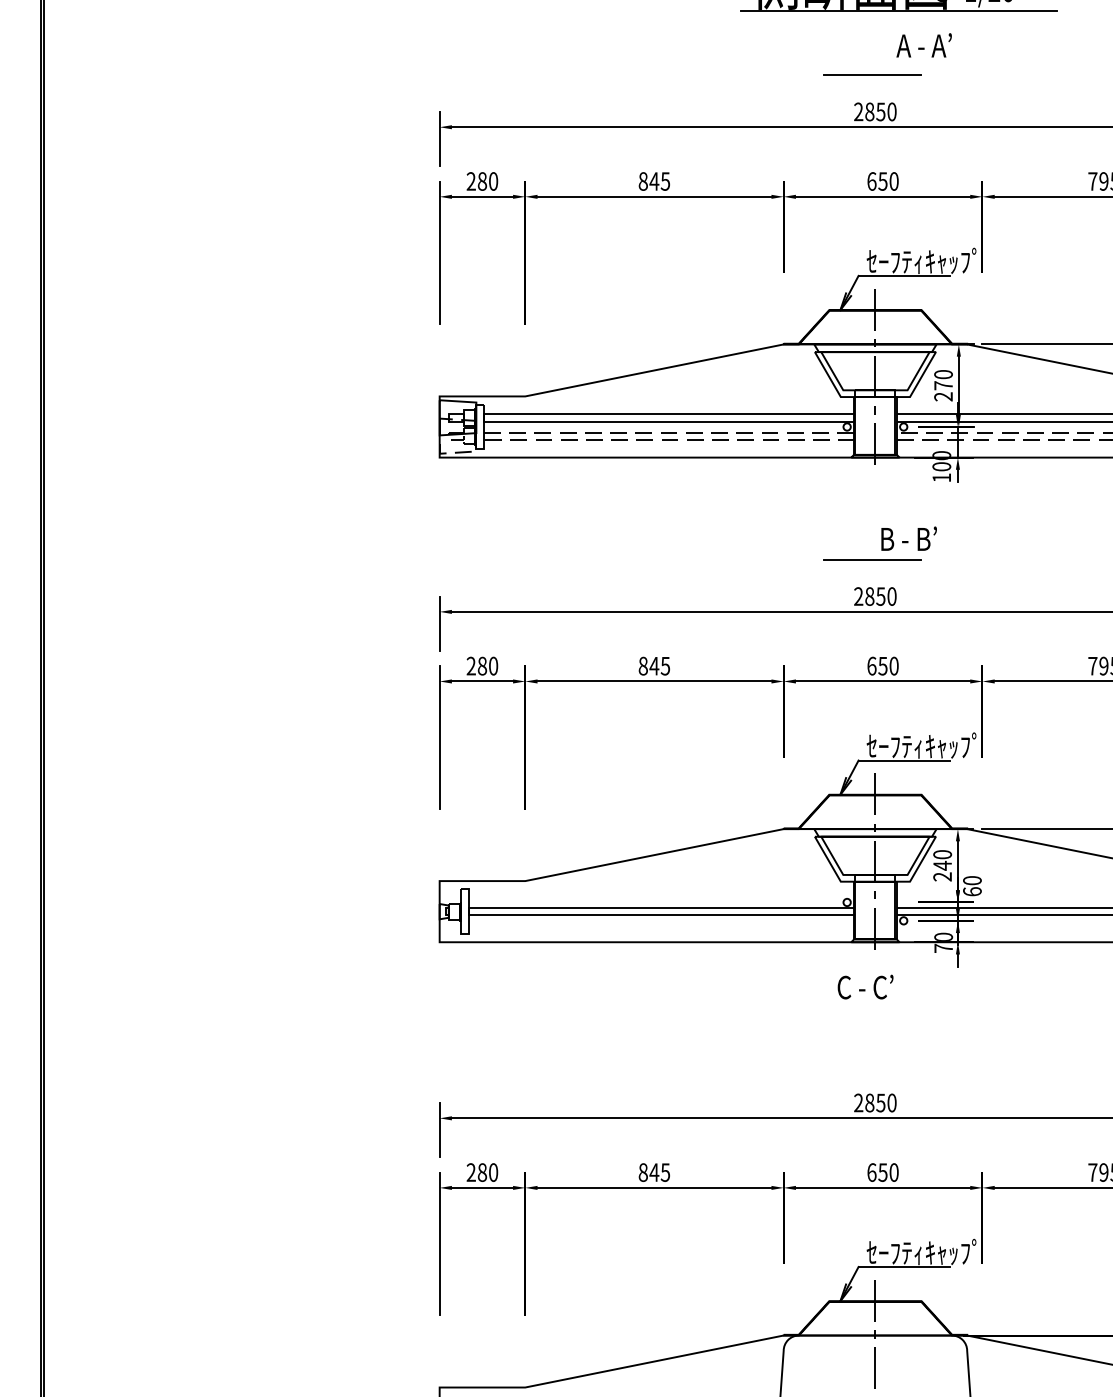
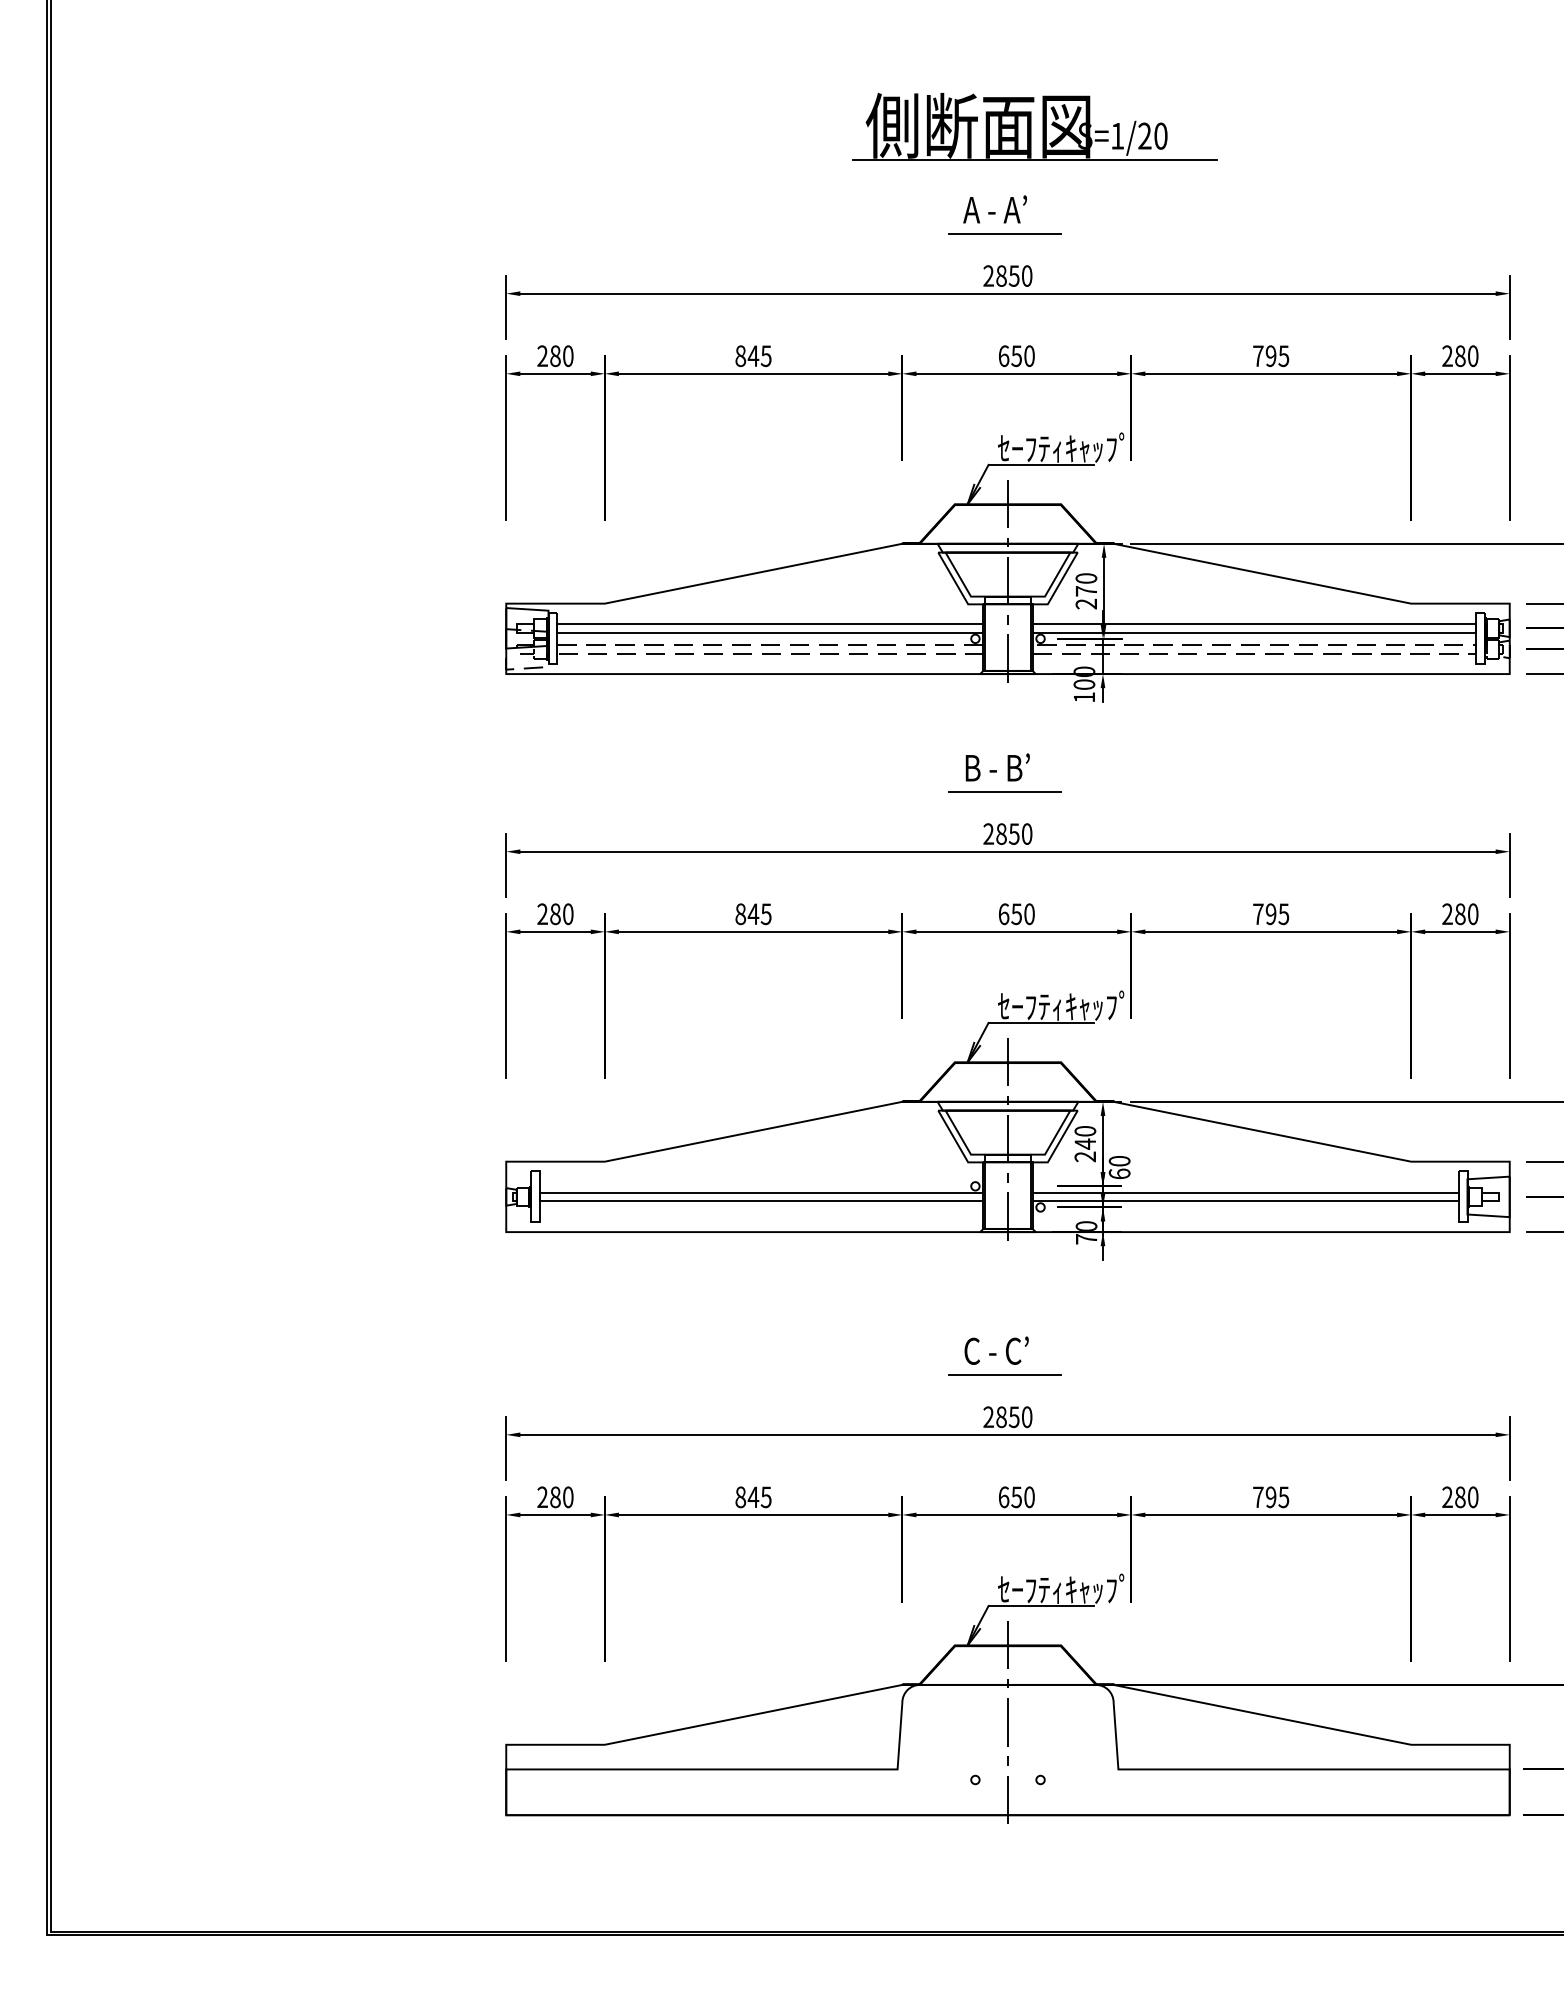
text: (923, 45) -> (994, 209), moved
text: (908, 538) -> (997, 767), moved
text: (865, 986) -> (996, 1350), moved
line: (872, 1066) -> (1004, 1375), added

